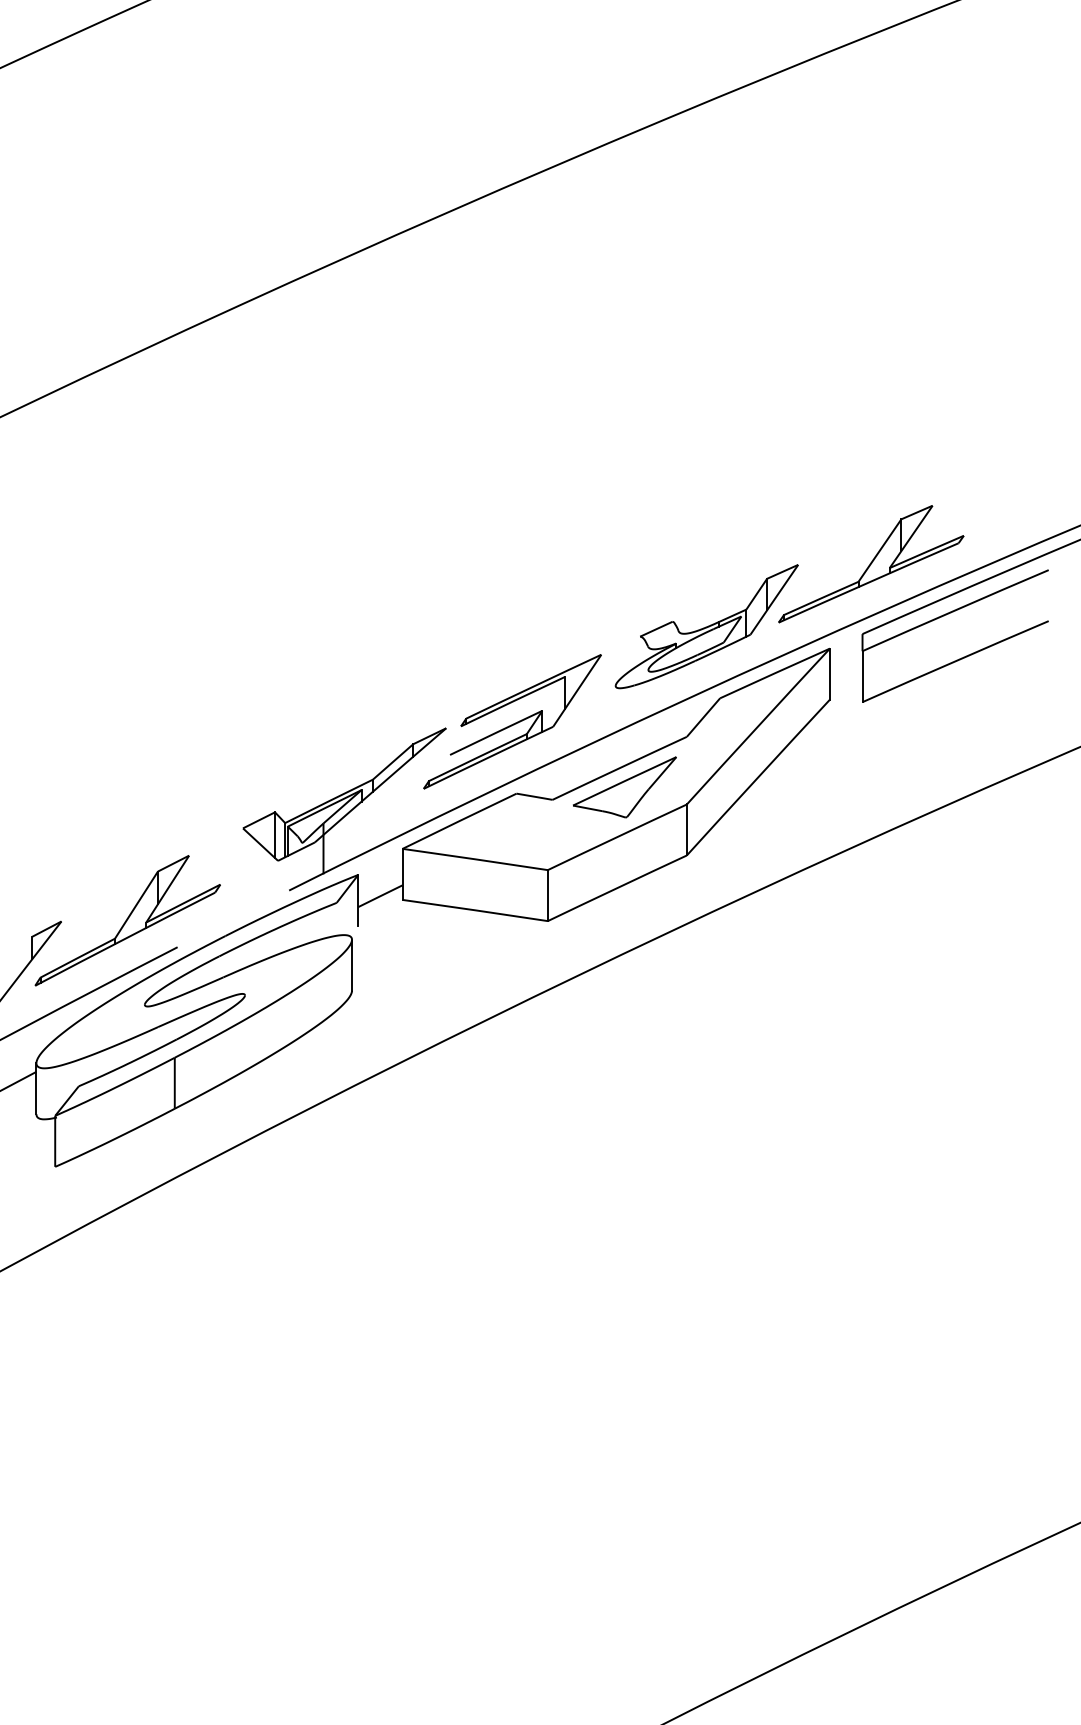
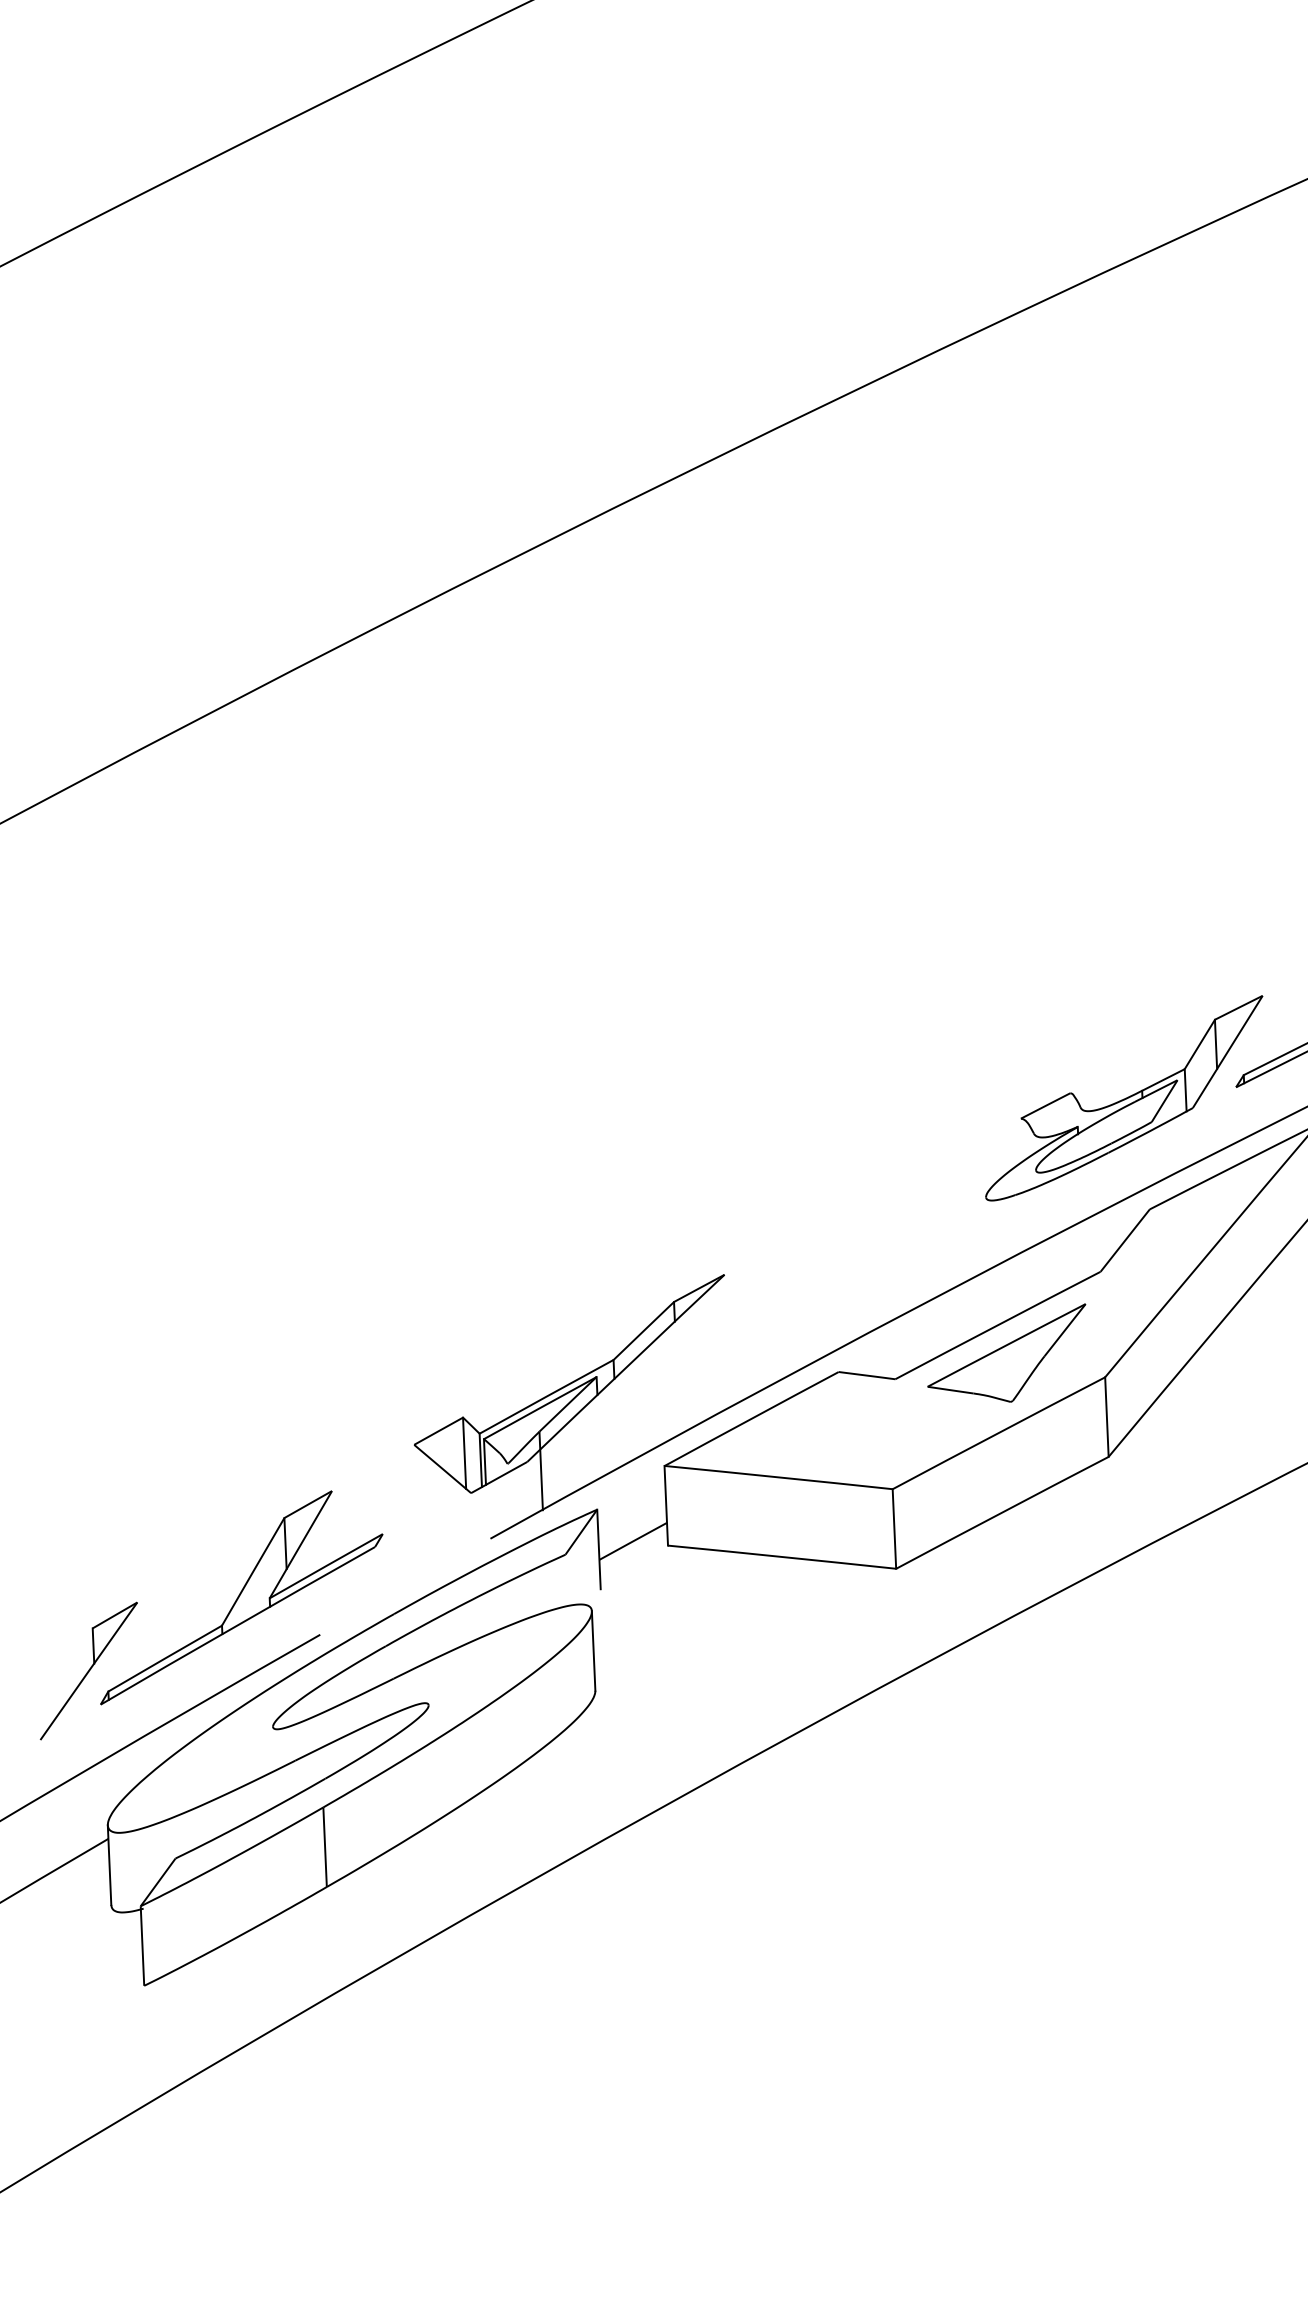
part: (512, 721) -> (827, 1259), removed

